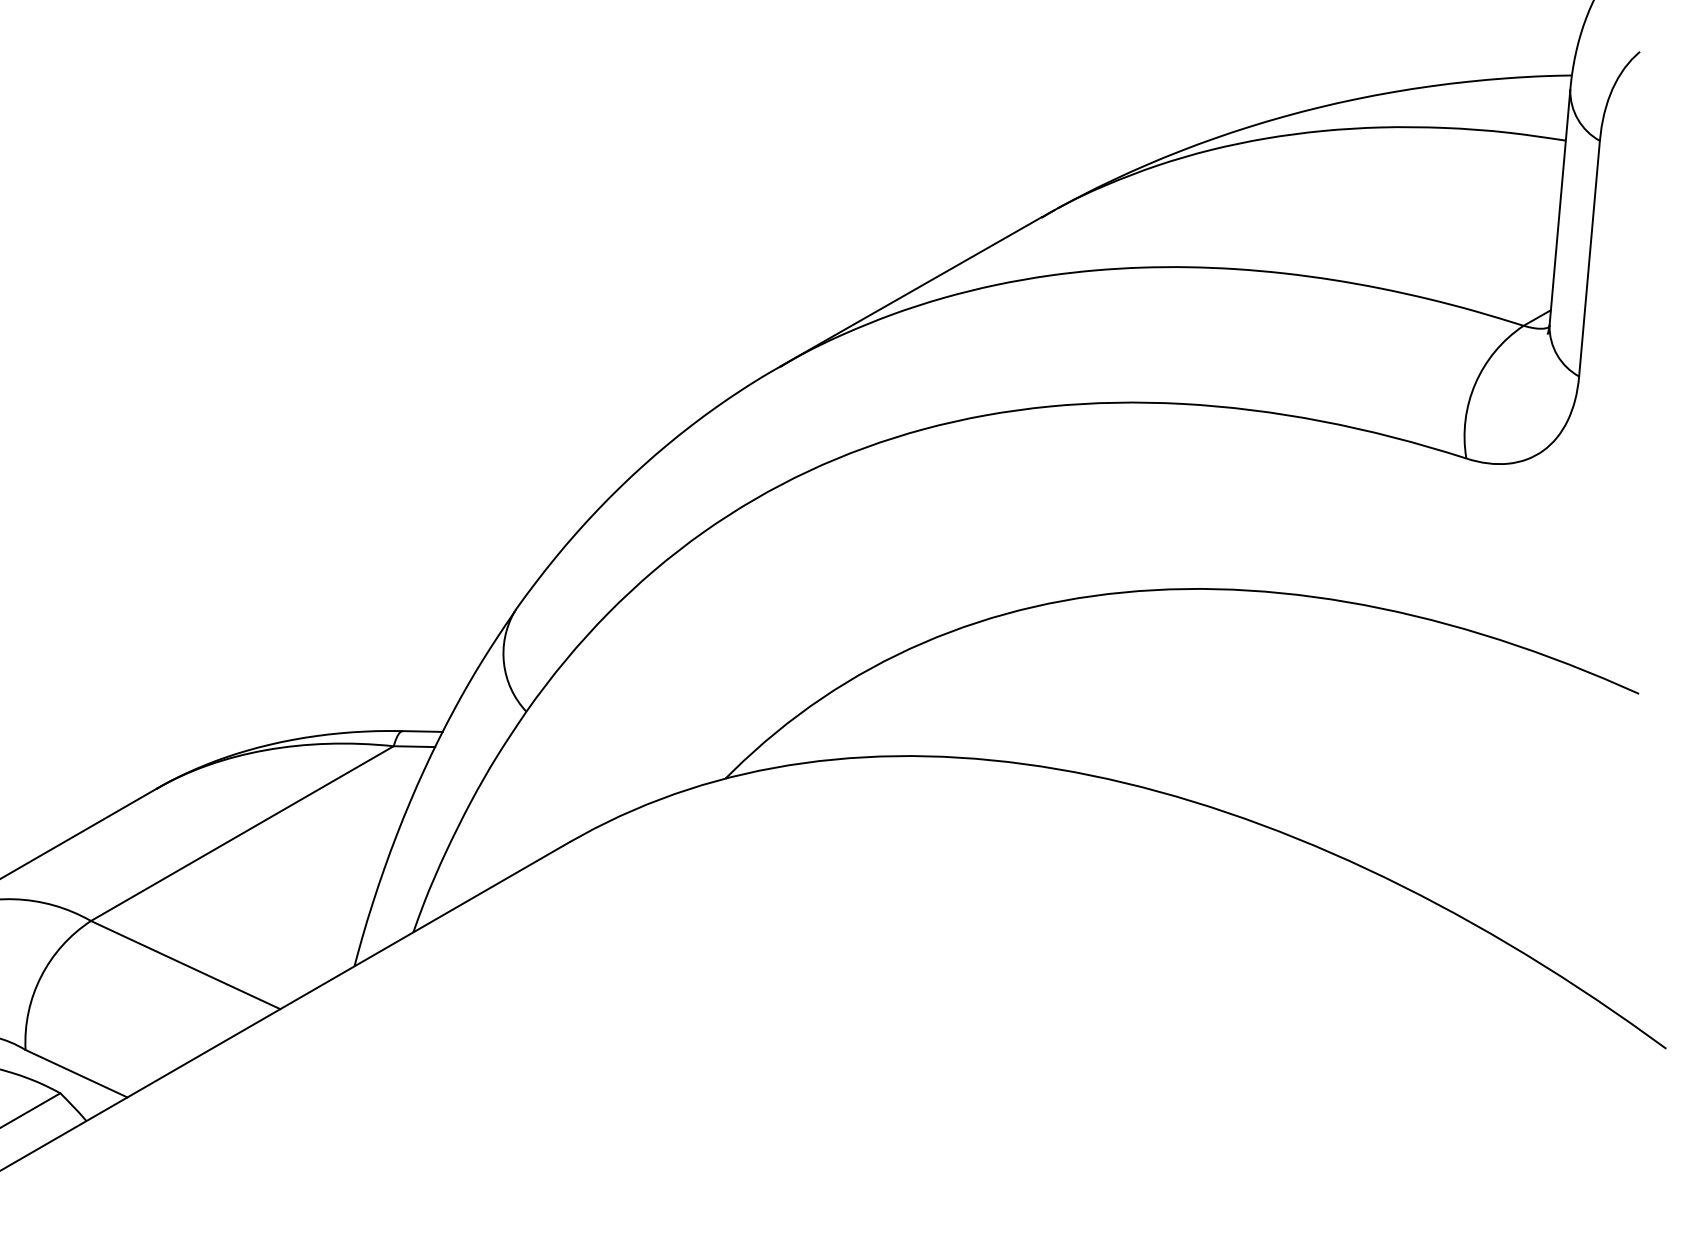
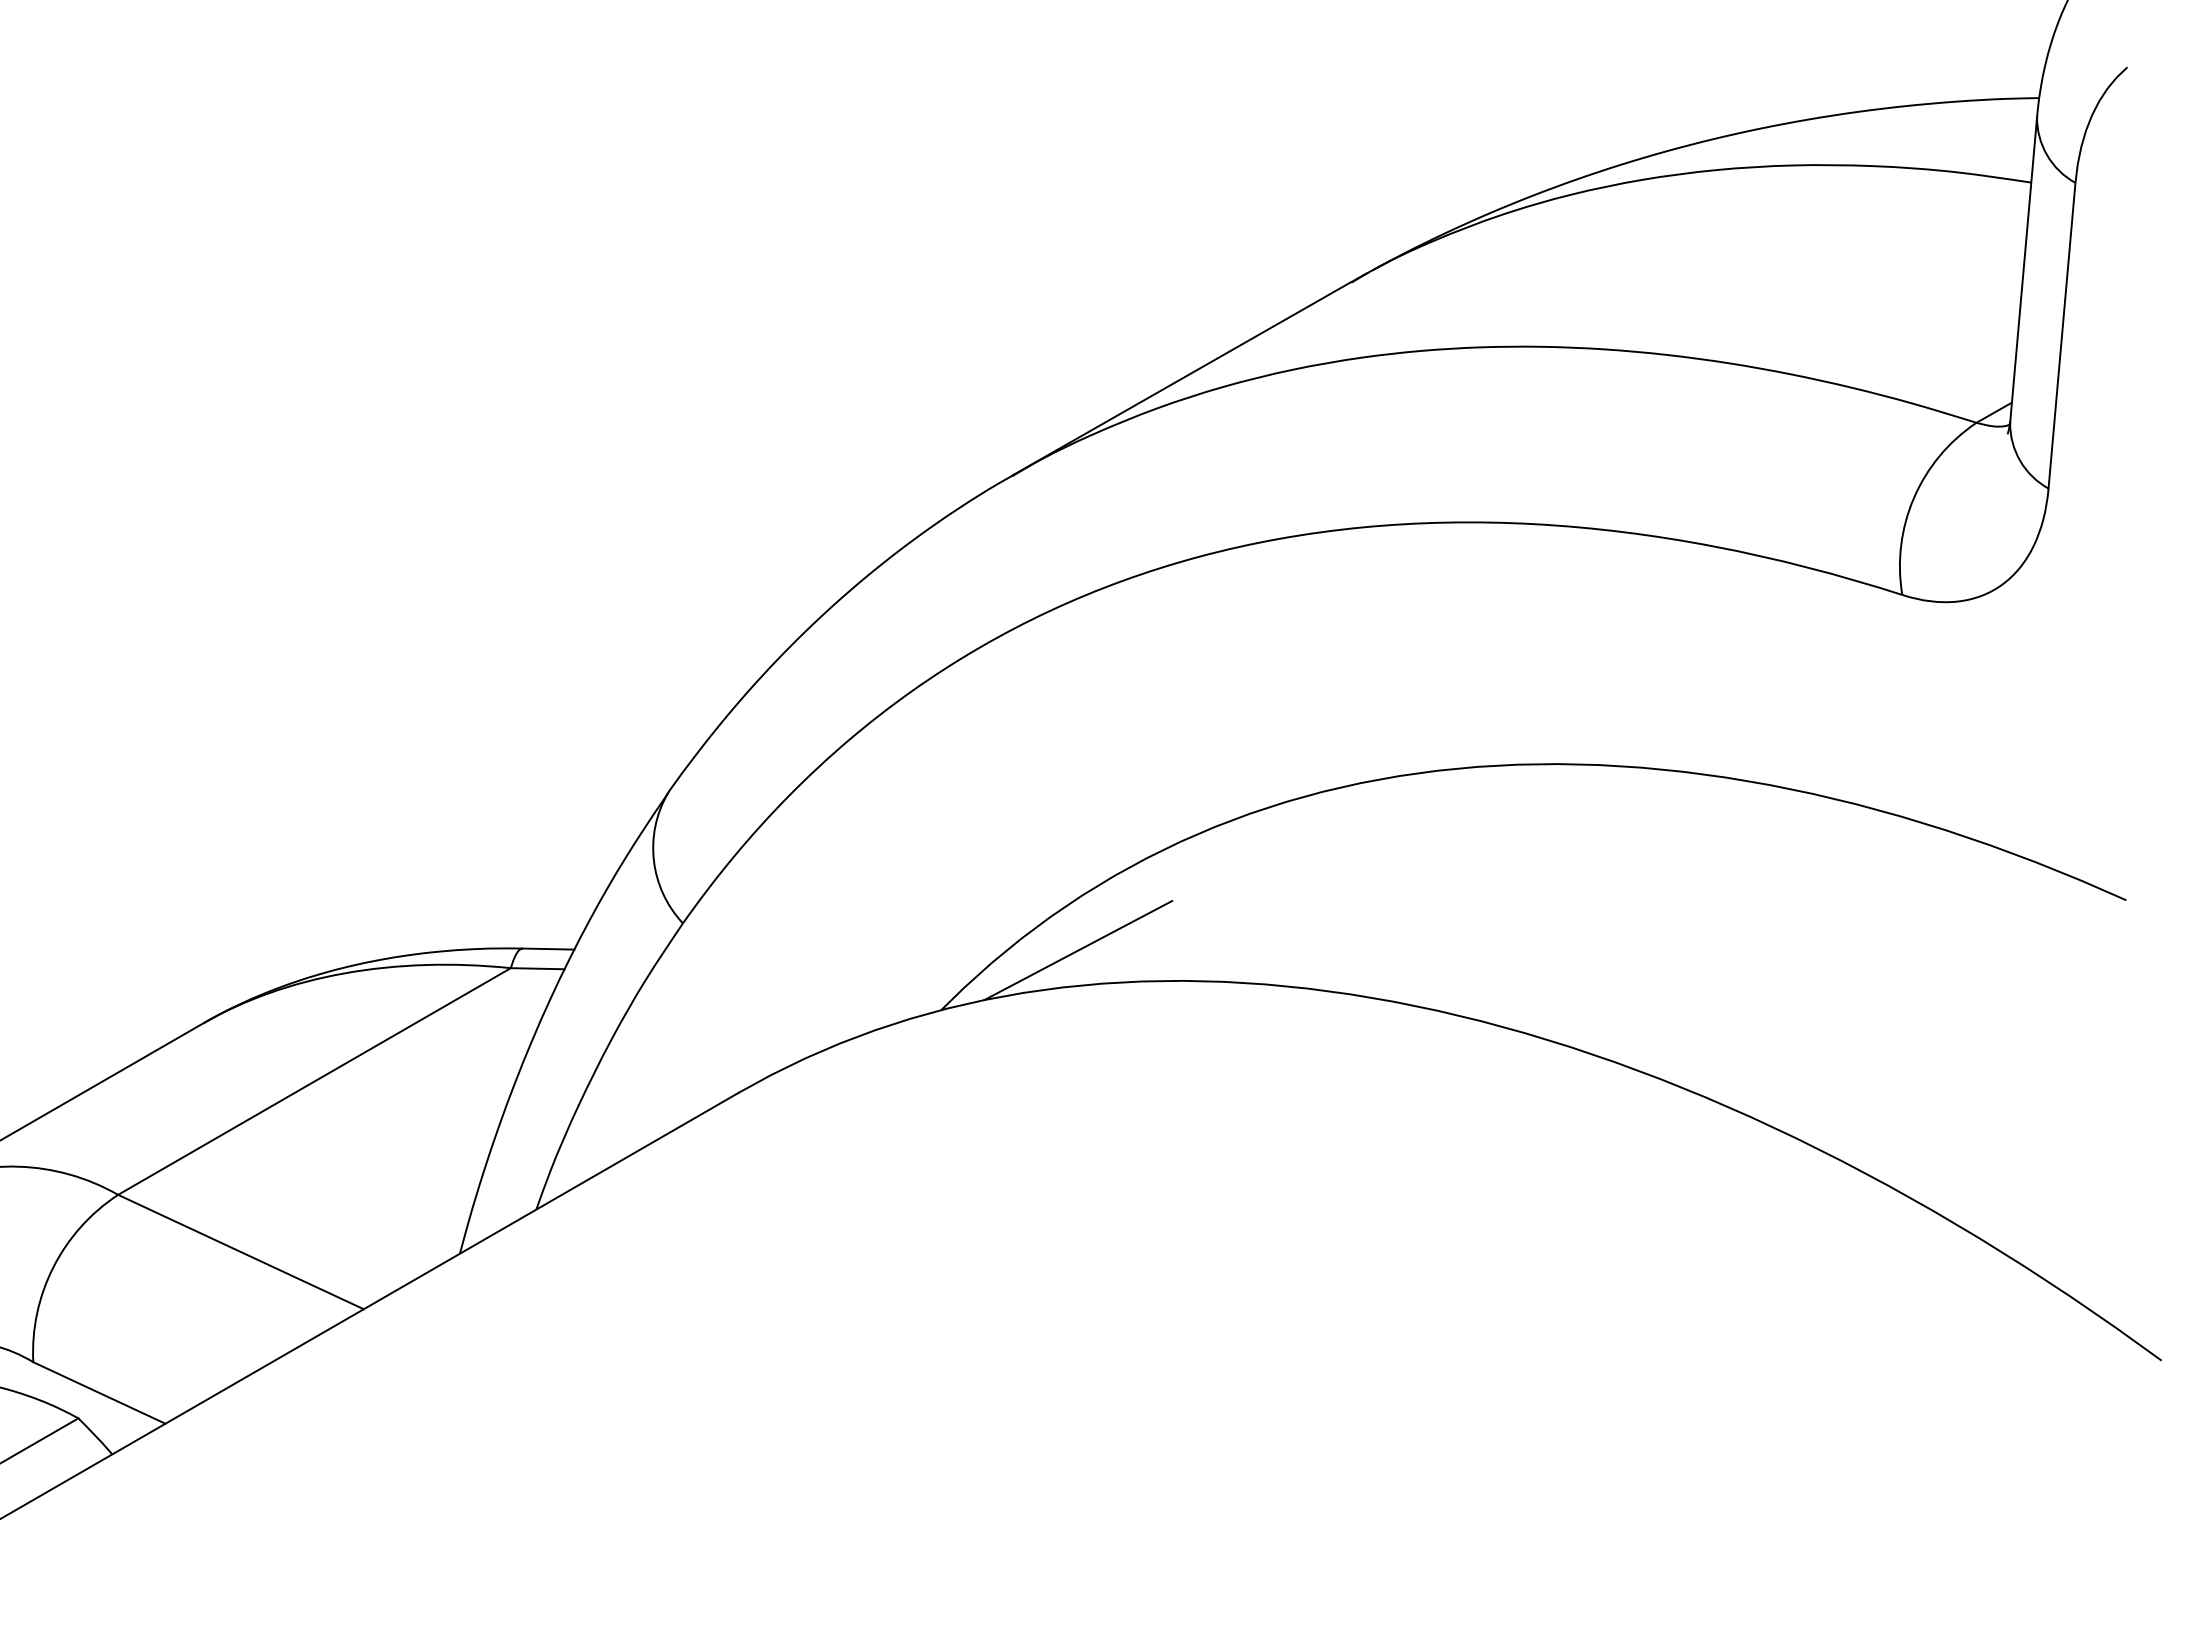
line: (831, 732) -> (1078, 950), added

